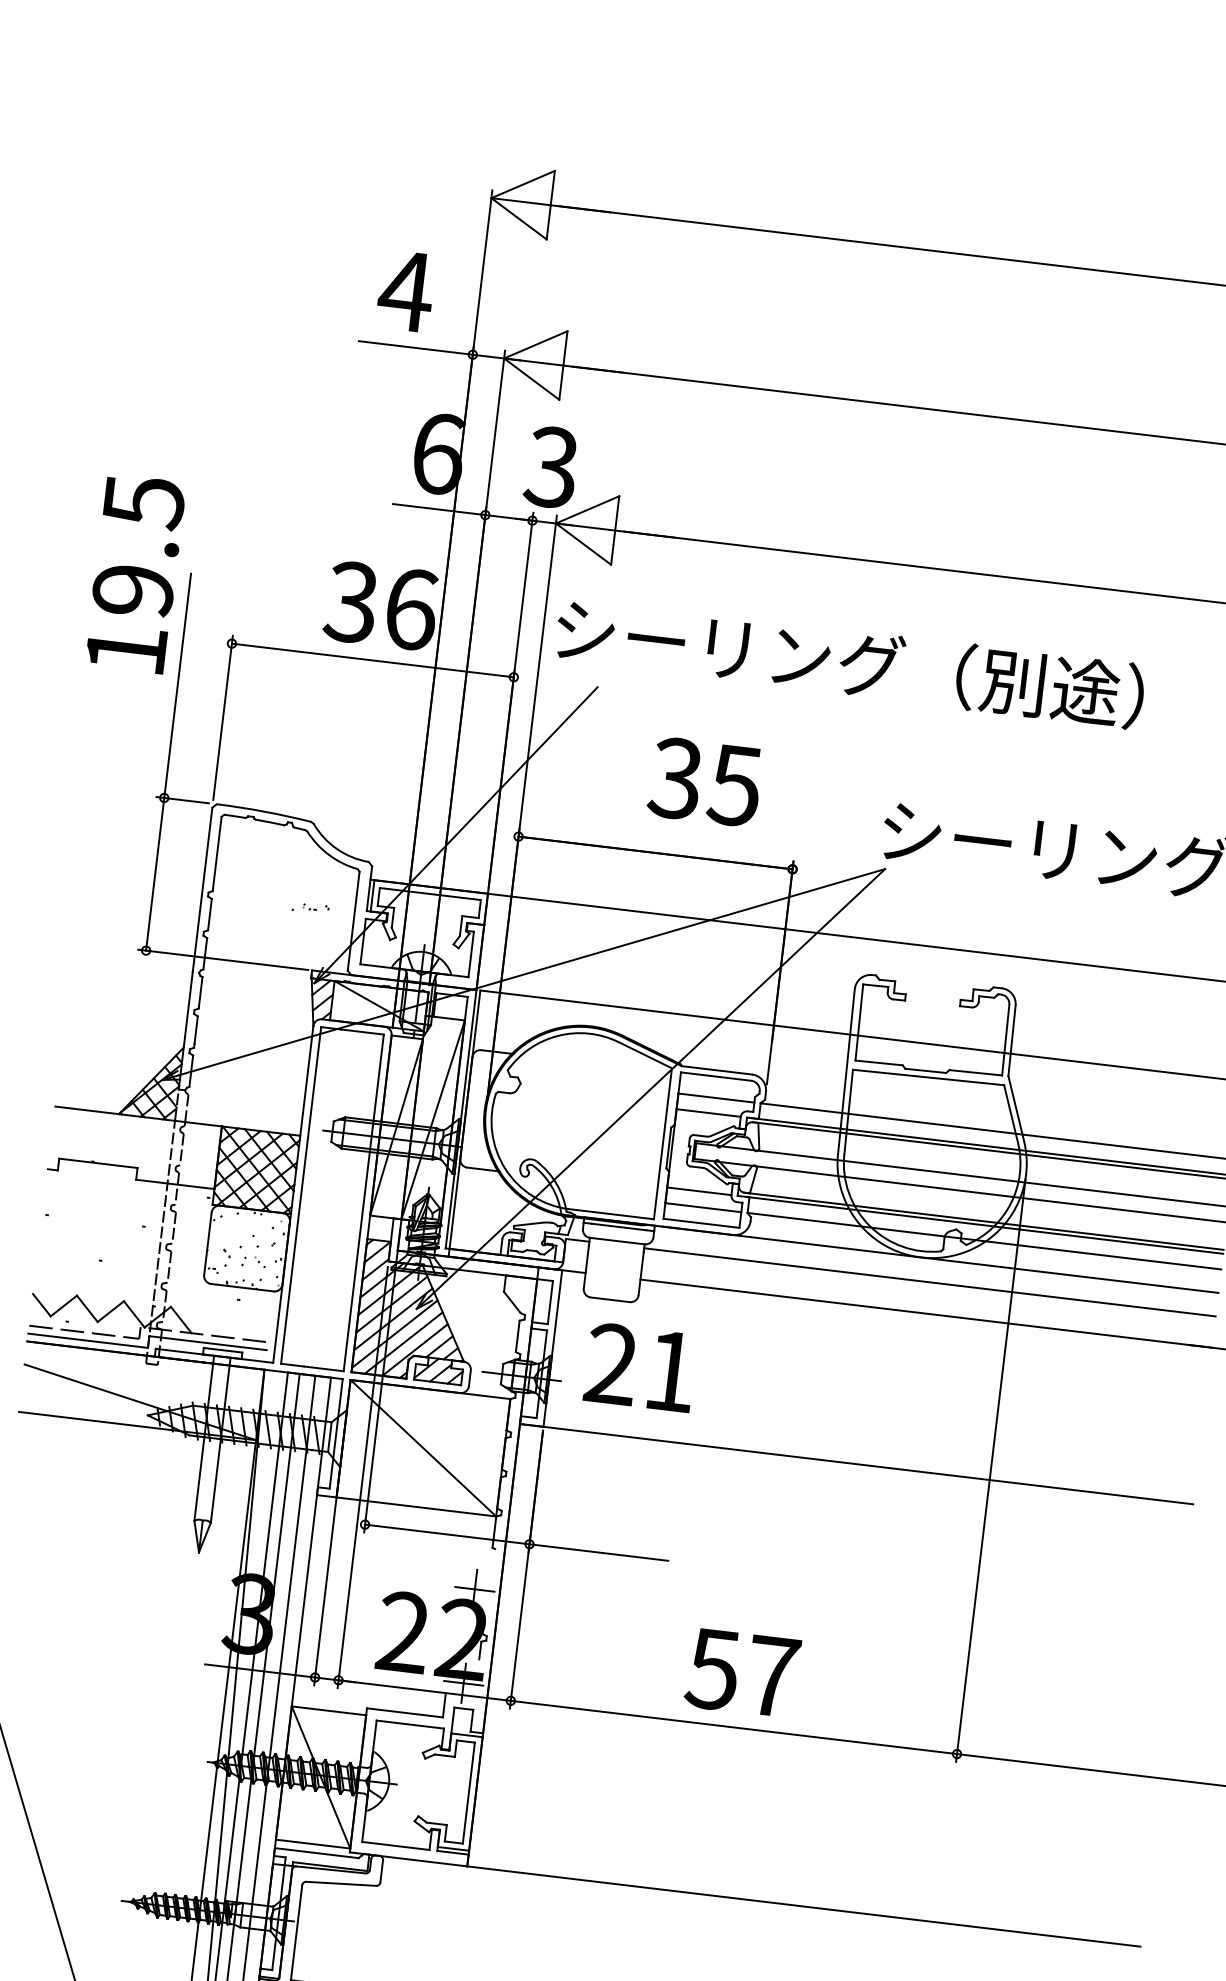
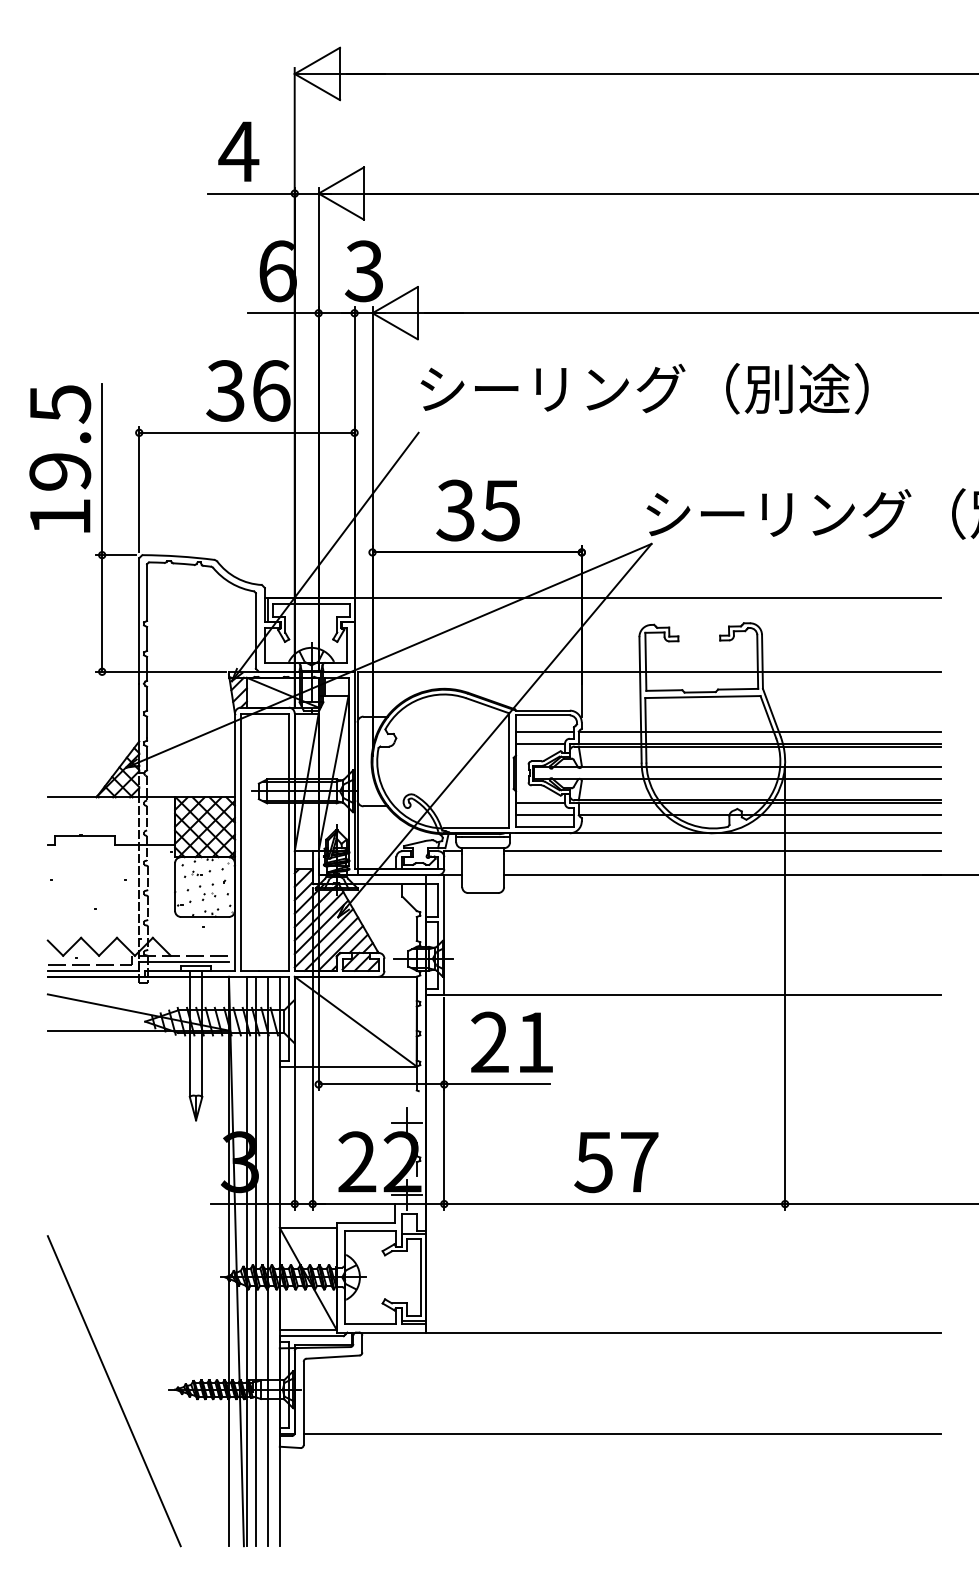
text: (135, 573) -> (60, 458), moved
text: (850, 662) -> (644, 388), moved
text: (704, 781) -> (477, 510), moved
part: (309, 907) -> (197, 873), moved
text: (639, 1366) -> (511, 1041), moved

